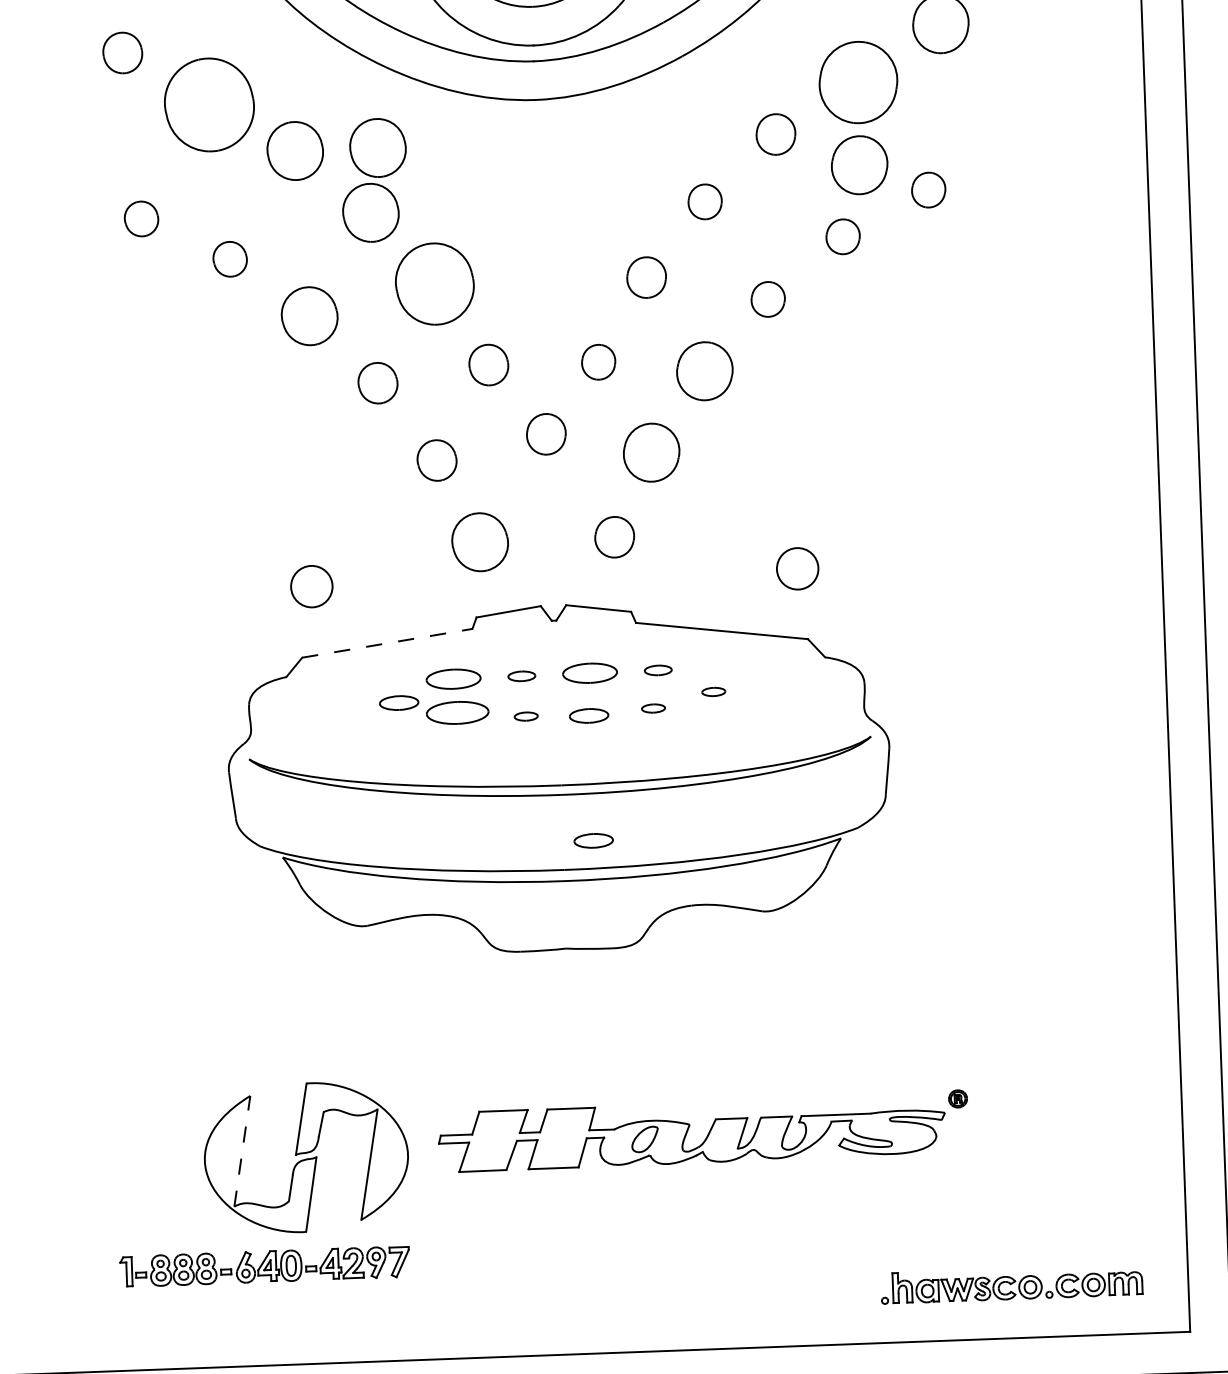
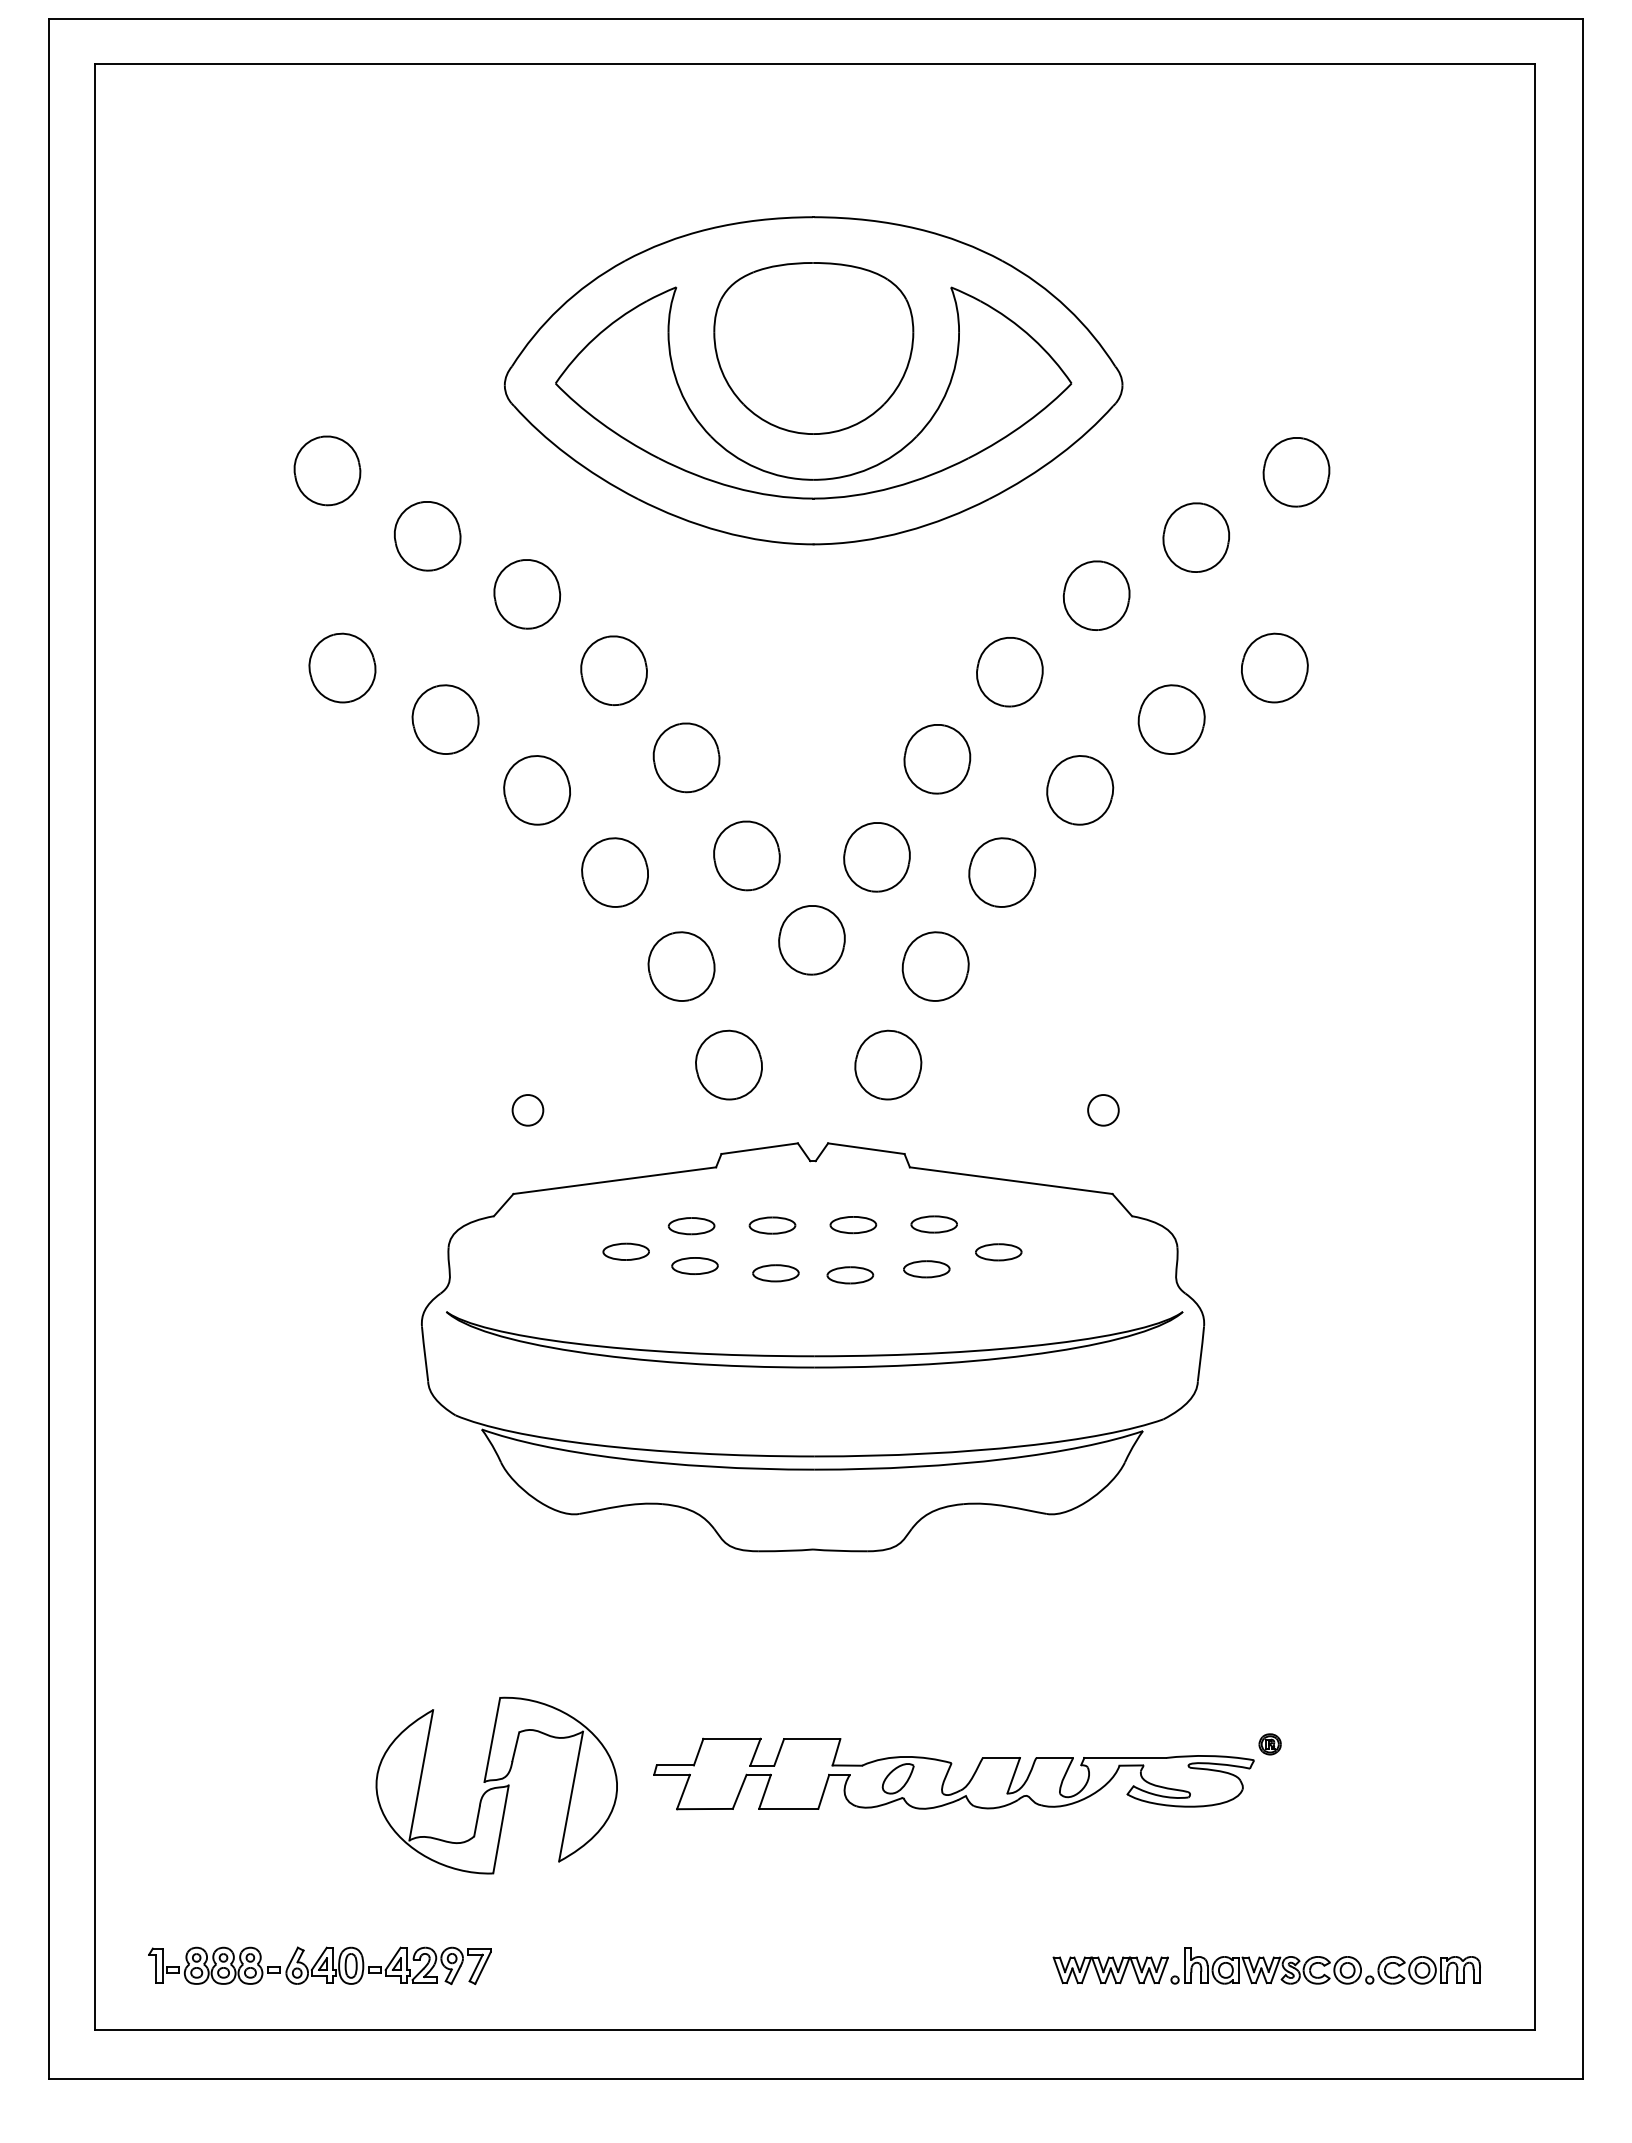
part: (122, 52) -> (327, 470), size x1.43
part: (857, 82) -> (1195, 537), size x0.71
part: (209, 105) -> (427, 536), size x0.62
part: (775, 134) -> (1096, 595), size x1.43
part: (378, 148) -> (625, 594), removed
part: (859, 165) -> (1194, 635), removed
part: (928, 189) -> (1274, 667), size x1.67
part: (704, 202) -> (1009, 672), size x1.67
part: (141, 218) -> (342, 667), size x1.67
part: (843, 236) -> (1171, 719), size x1.67
part: (230, 259) -> (445, 719), size x1.67
part: (646, 277) -> (937, 759), size x1.43
part: (434, 283) -> (686, 757), size x0.71
part: (768, 299) -> (1080, 790), size x1.67
part: (598, 362) -> (876, 857), size x1.67
part: (488, 364) -> (746, 855), size x1.43
part: (377, 383) -> (614, 872), size x1.43
part: (545, 434) -> (811, 940), size x1.43
part: (437, 460) -> (681, 966), size x1.43
part: (614, 536) -> (888, 1064), size x1.43
circle: (797, 568) -> (1103, 1110), size x0.62
circle: (311, 586) -> (527, 1110), size x0.62
line: (387, 643) -> (615, 1180), dashed -> solid
part: (657, 670) -> (933, 1224), size x1.43
part: (590, 673) -> (853, 1225), size x0.71
part: (521, 676) -> (772, 1225), size x1.43
part: (453, 679) -> (691, 1226), size x0.71
part: (713, 692) -> (998, 1252), size x1.67
part: (653, 708) -> (926, 1269), size x1.67
part: (457, 712) -> (694, 1265), size x0.62
part: (525, 716) -> (775, 1273), size x1.67
part: (593, 841) -> (850, 1423), removed
line: (242, 1150) -> (421, 1774), dashed -> solid
part: (264, 1266) -> (319, 1965), moved
part: (830, 1294) -> (1110, 1970), added

